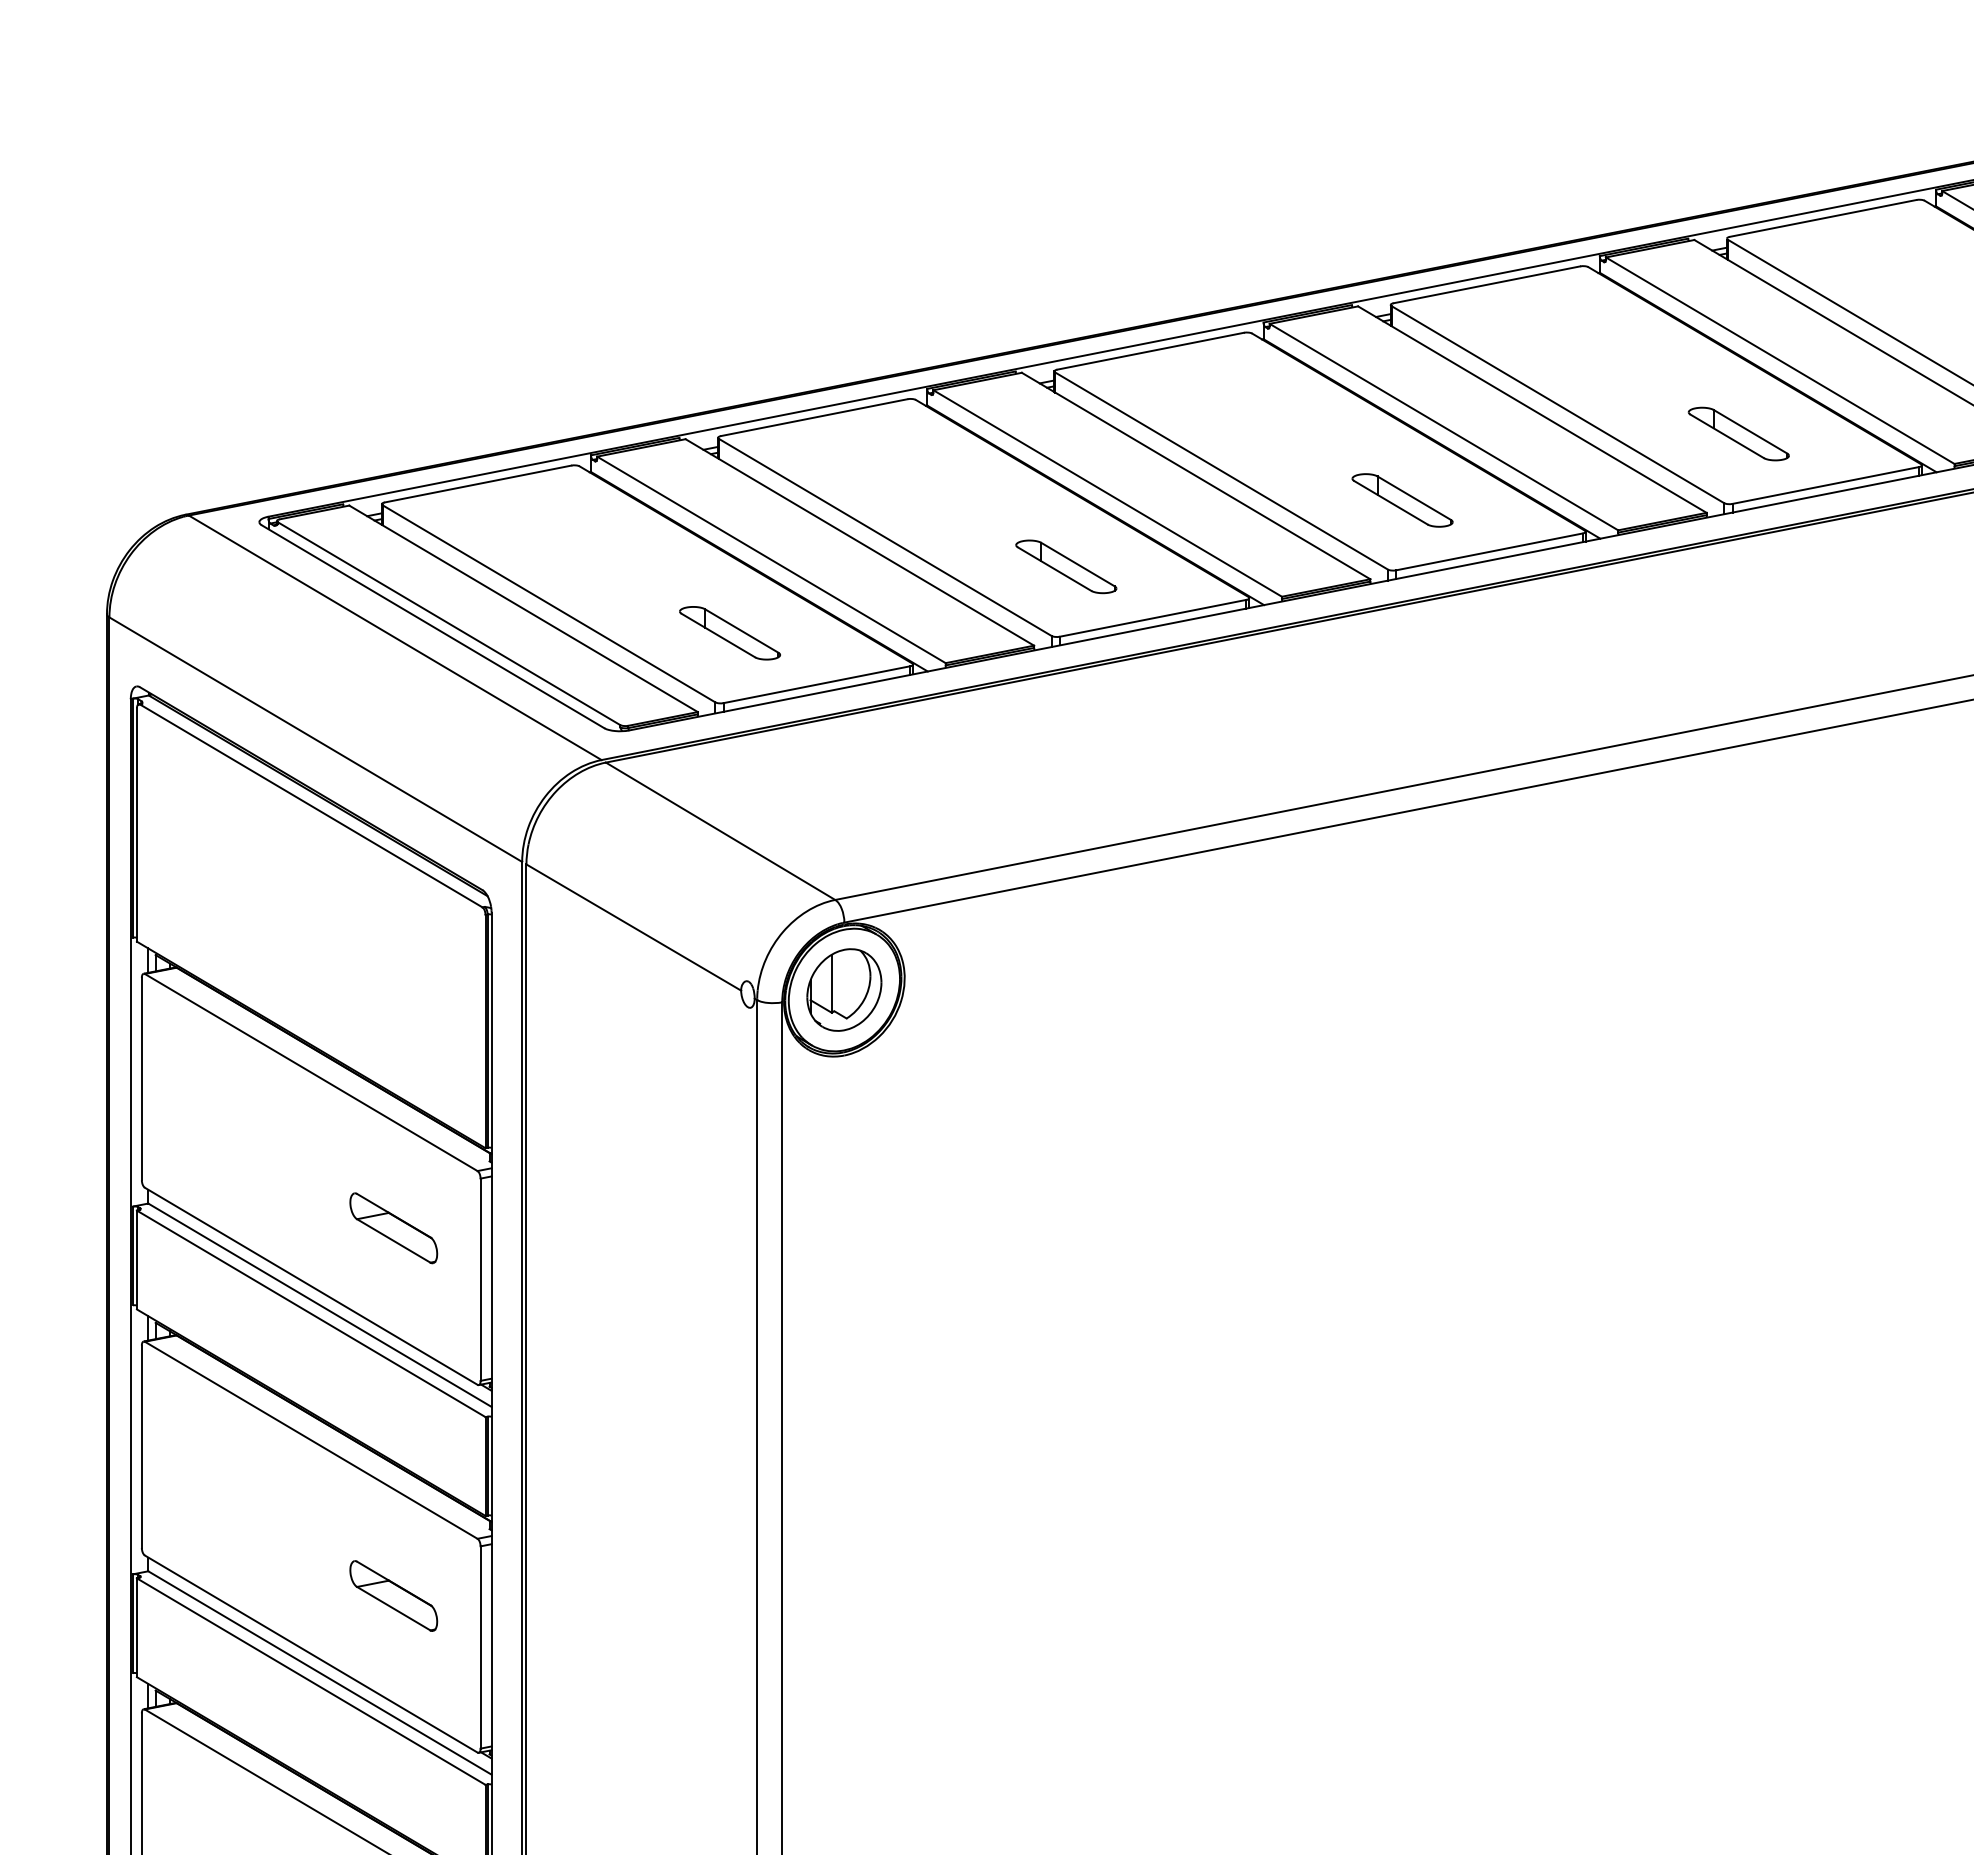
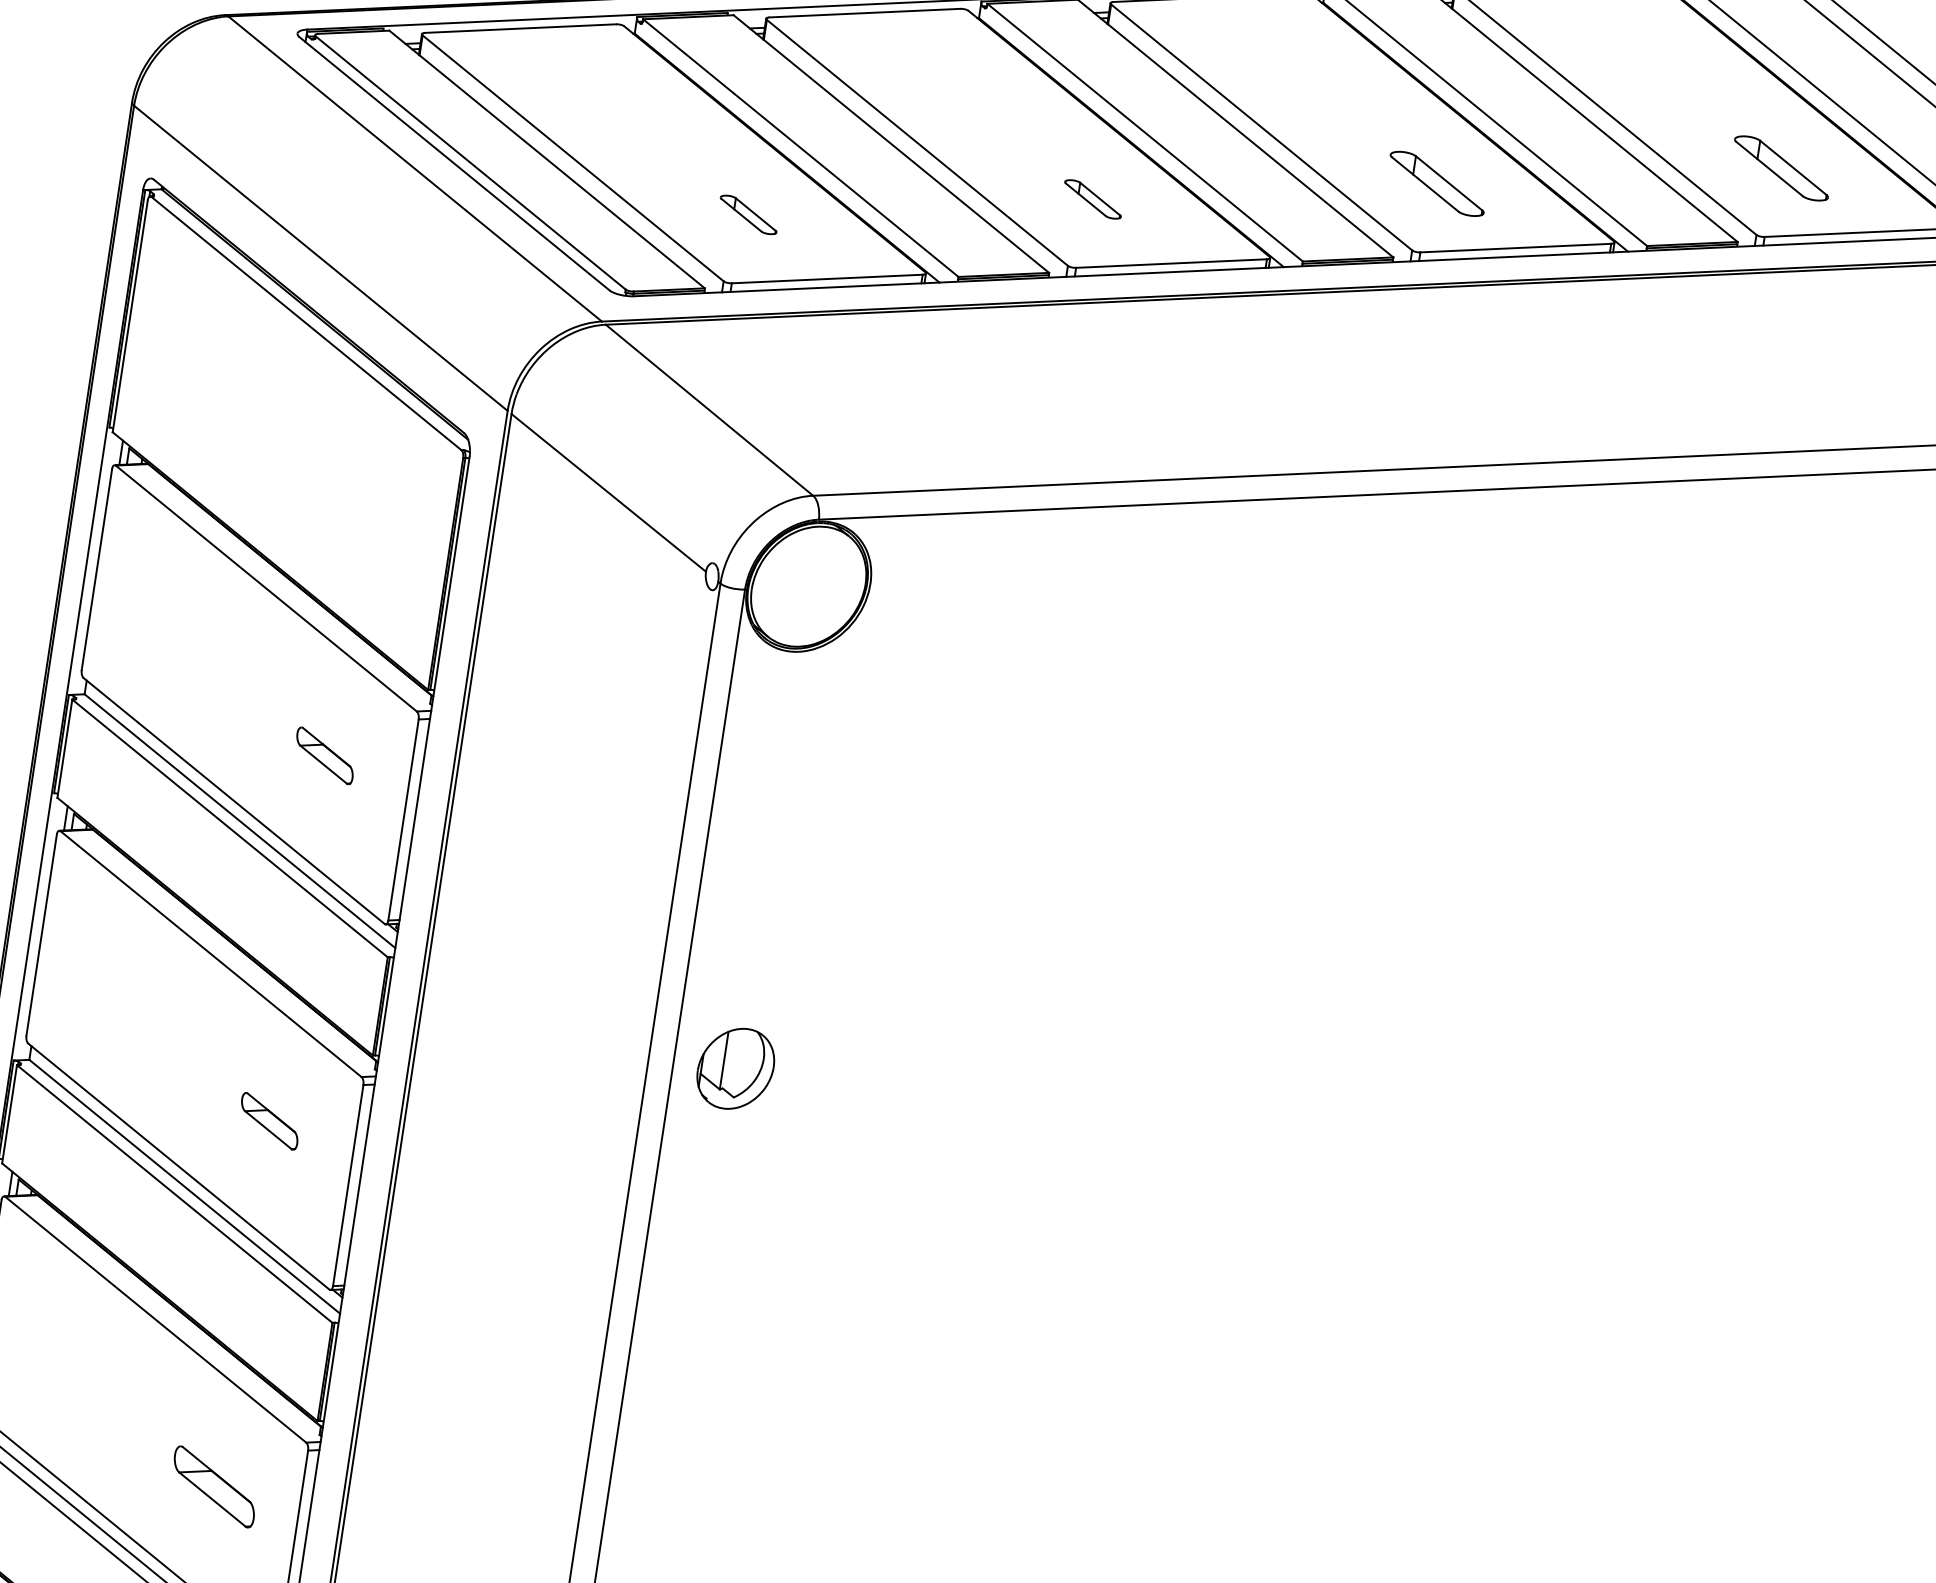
part: (1066, 566) -> (1093, 199), size x0.6
part: (729, 633) -> (748, 214), size x0.6
part: (844, 989) -> (735, 1068), moved
part: (393, 1228) -> (324, 755), size x0.7
part: (393, 1595) -> (269, 1120), size x0.7

